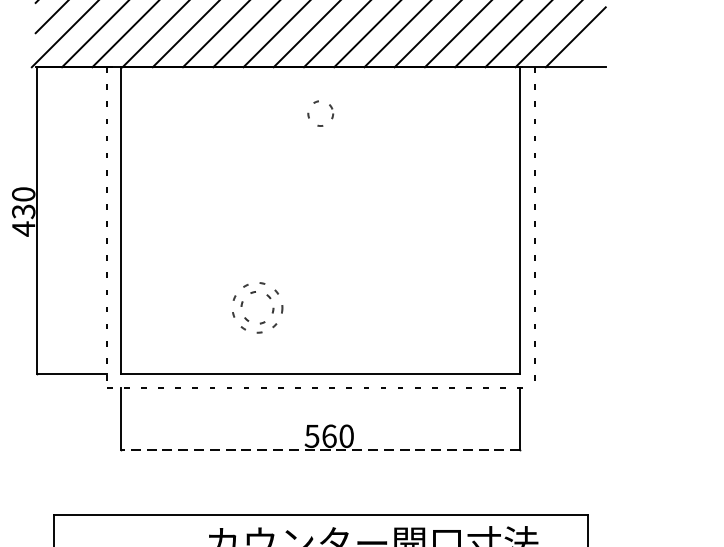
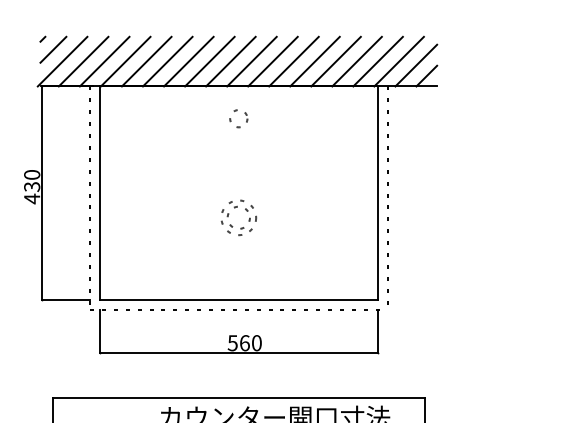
line: (590, 51) -> (426, 75), added
part: (252, 294) -> (235, 208), moved
line: (320, 449) -> (238, 352), dashed -> solid

